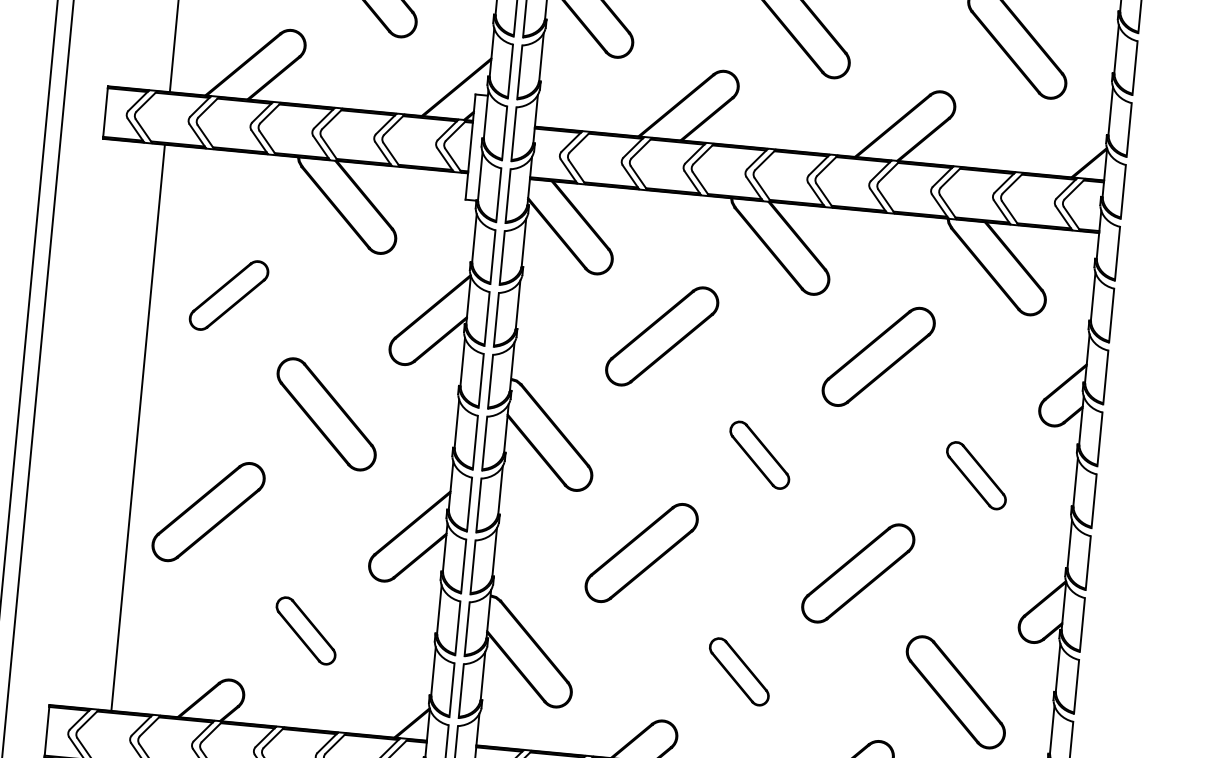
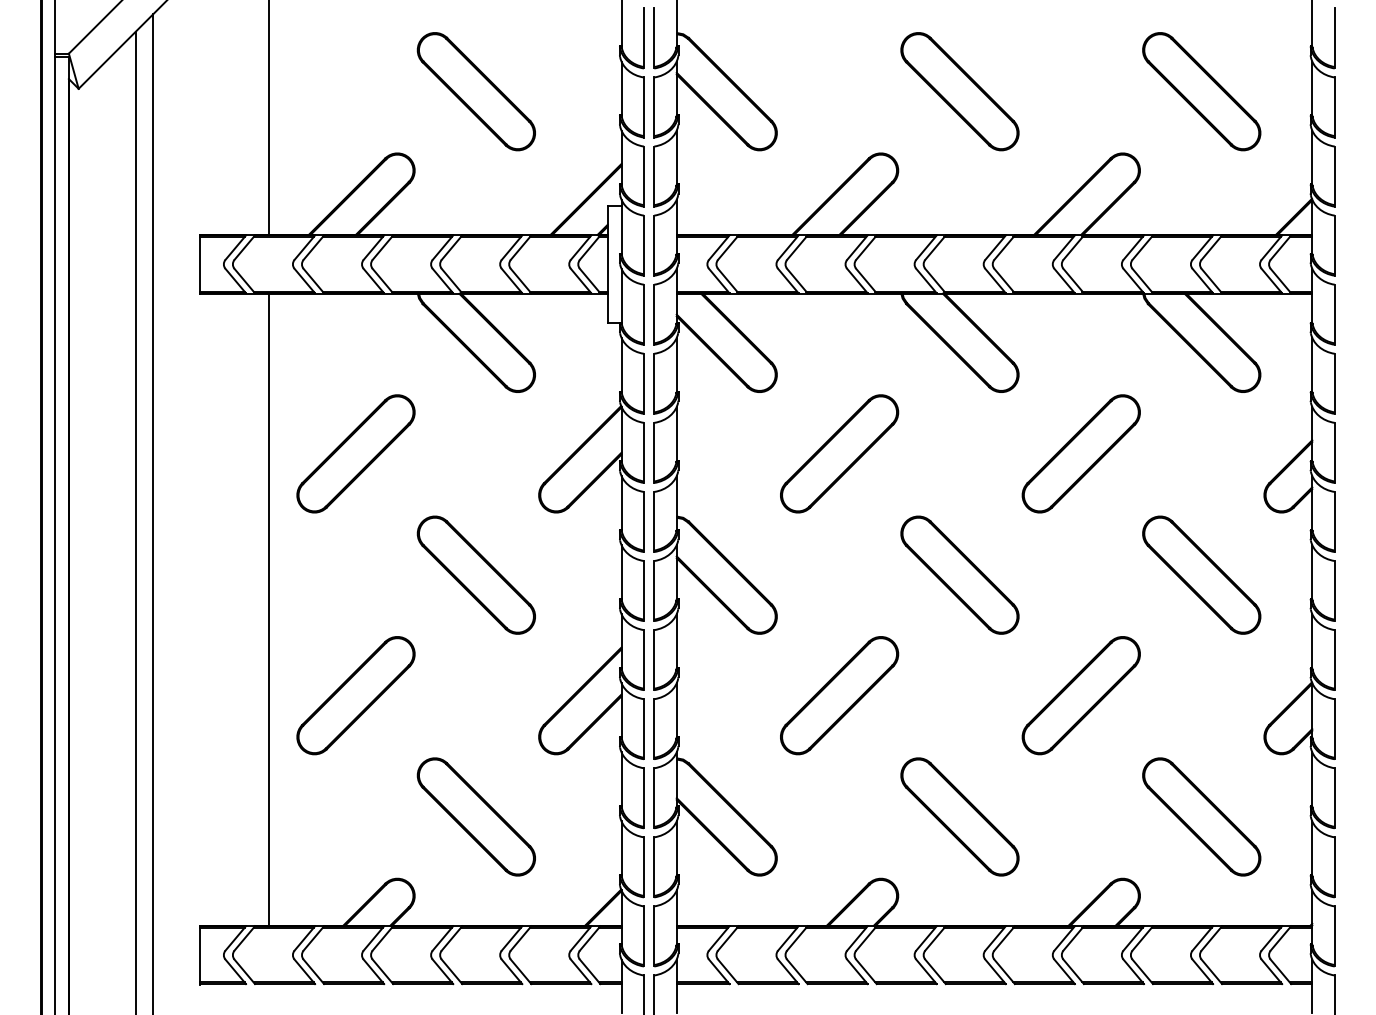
part: (228, 295) -> (355, 453), size x1.43
part: (759, 454) -> (959, 574), size x1.67
part: (976, 475) -> (1201, 574), size x1.67
part: (305, 630) -> (475, 816), size x1.67
part: (738, 671) -> (959, 816), size x1.67

